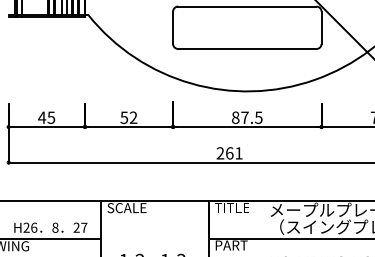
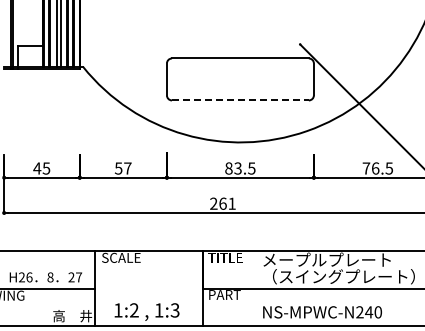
line: (247, 49) -> (240, 100), solid -> dashed
text: (133, 117) -> (127, 168), 52 -> 57
text: (244, 117) -> (237, 168), 87.5 -> 83.5

